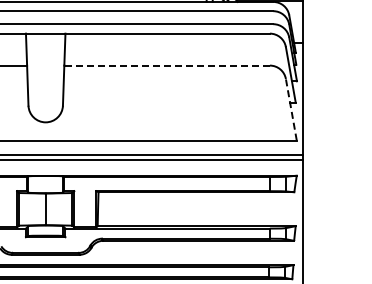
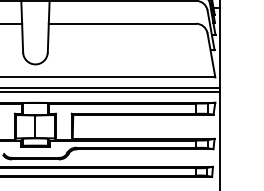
line: (167, 65) -> (122, 23), dashed -> solid
line: (291, 109) -> (211, 55), dashed -> solid

